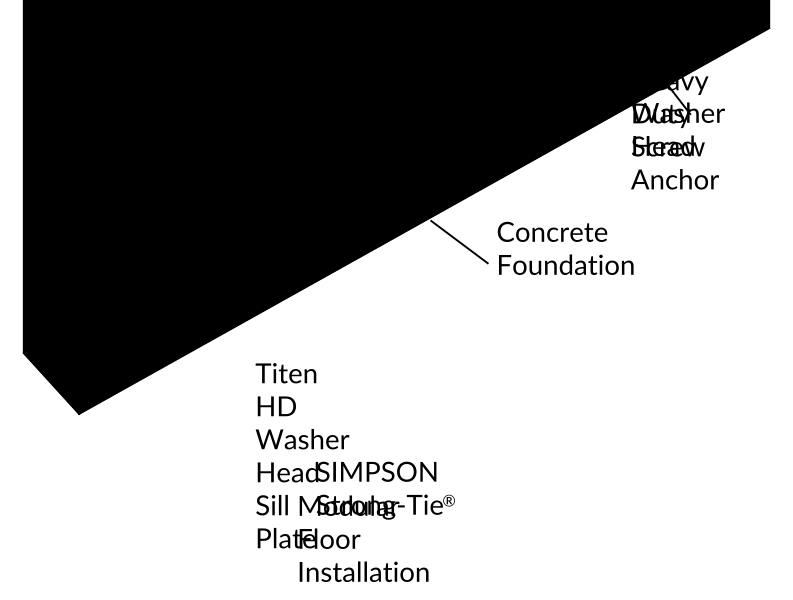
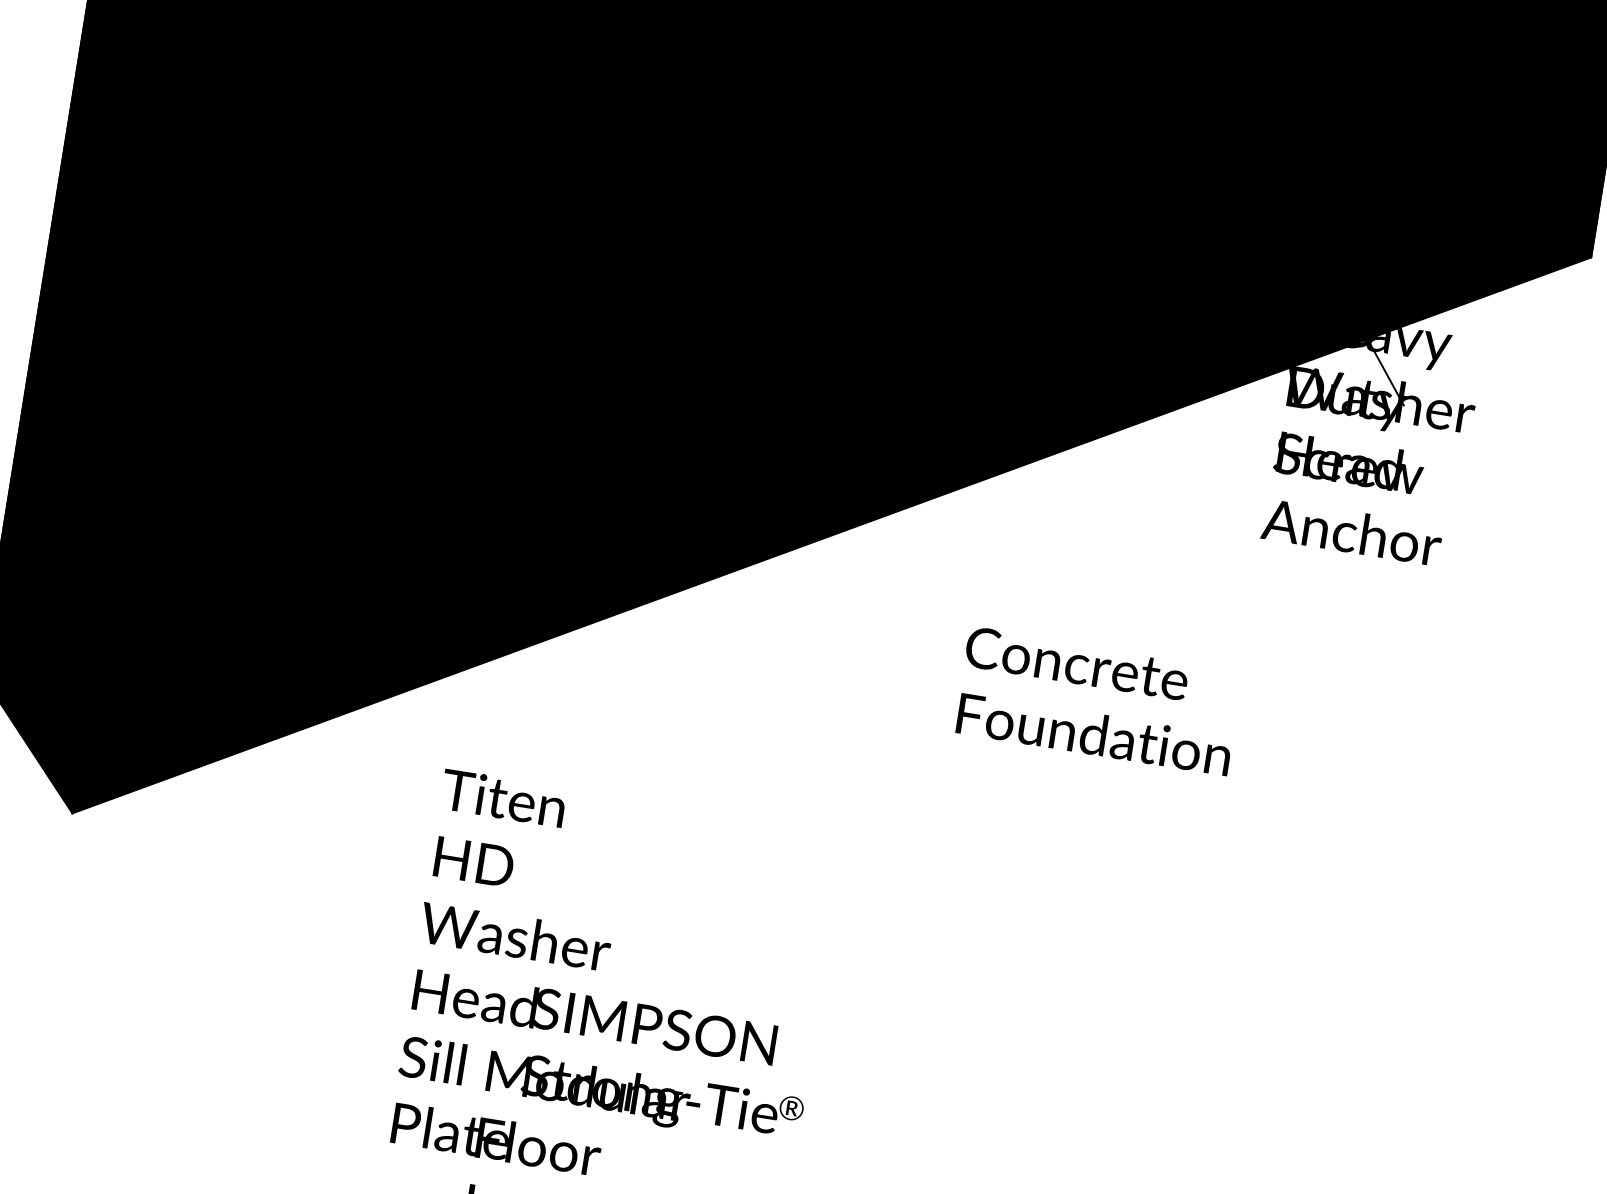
line: (459, 242) -> (896, 590), removed
text: (565, 247) -> (1098, 699), moved

